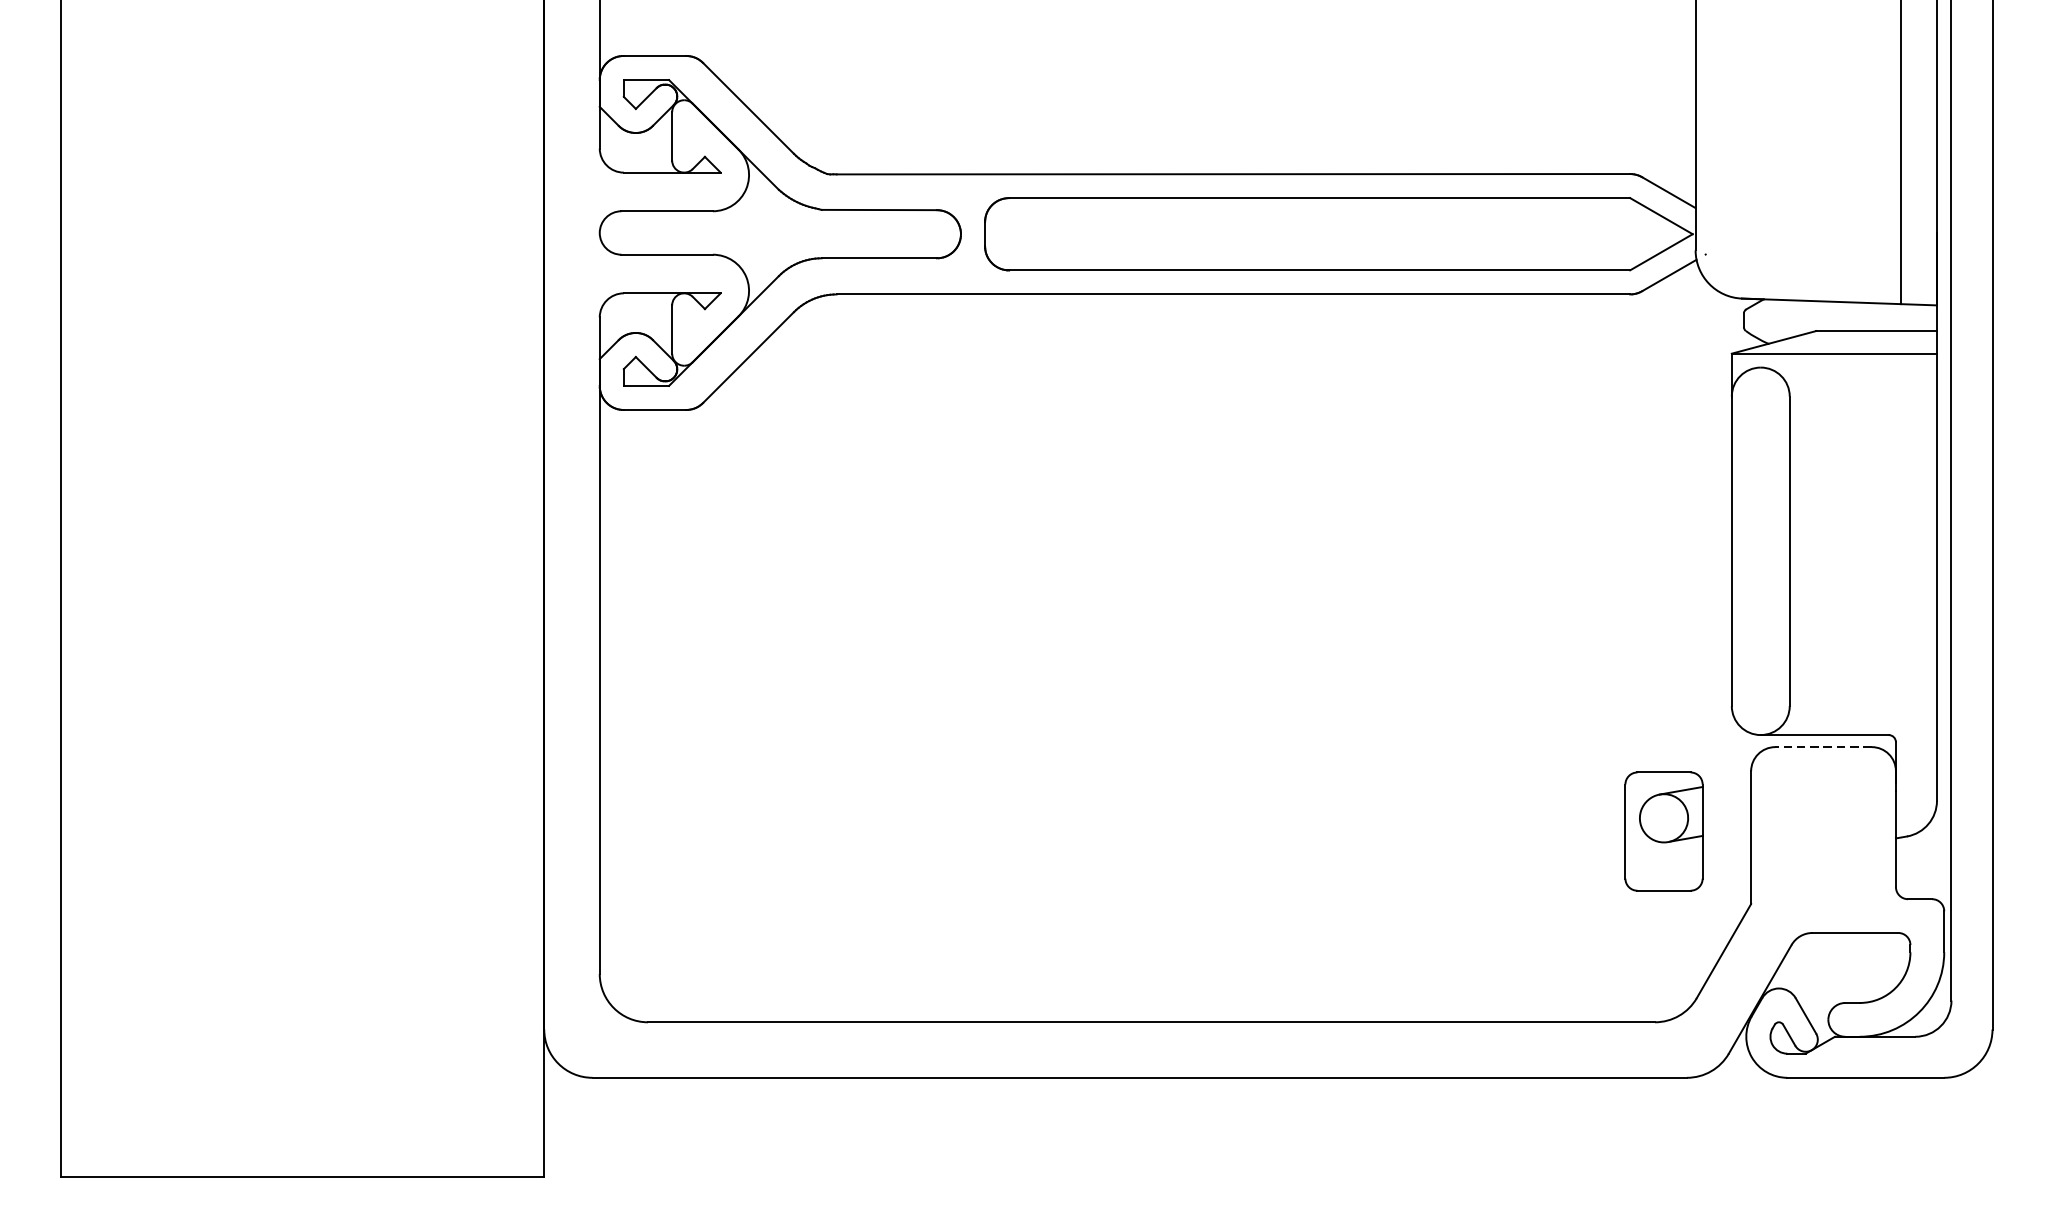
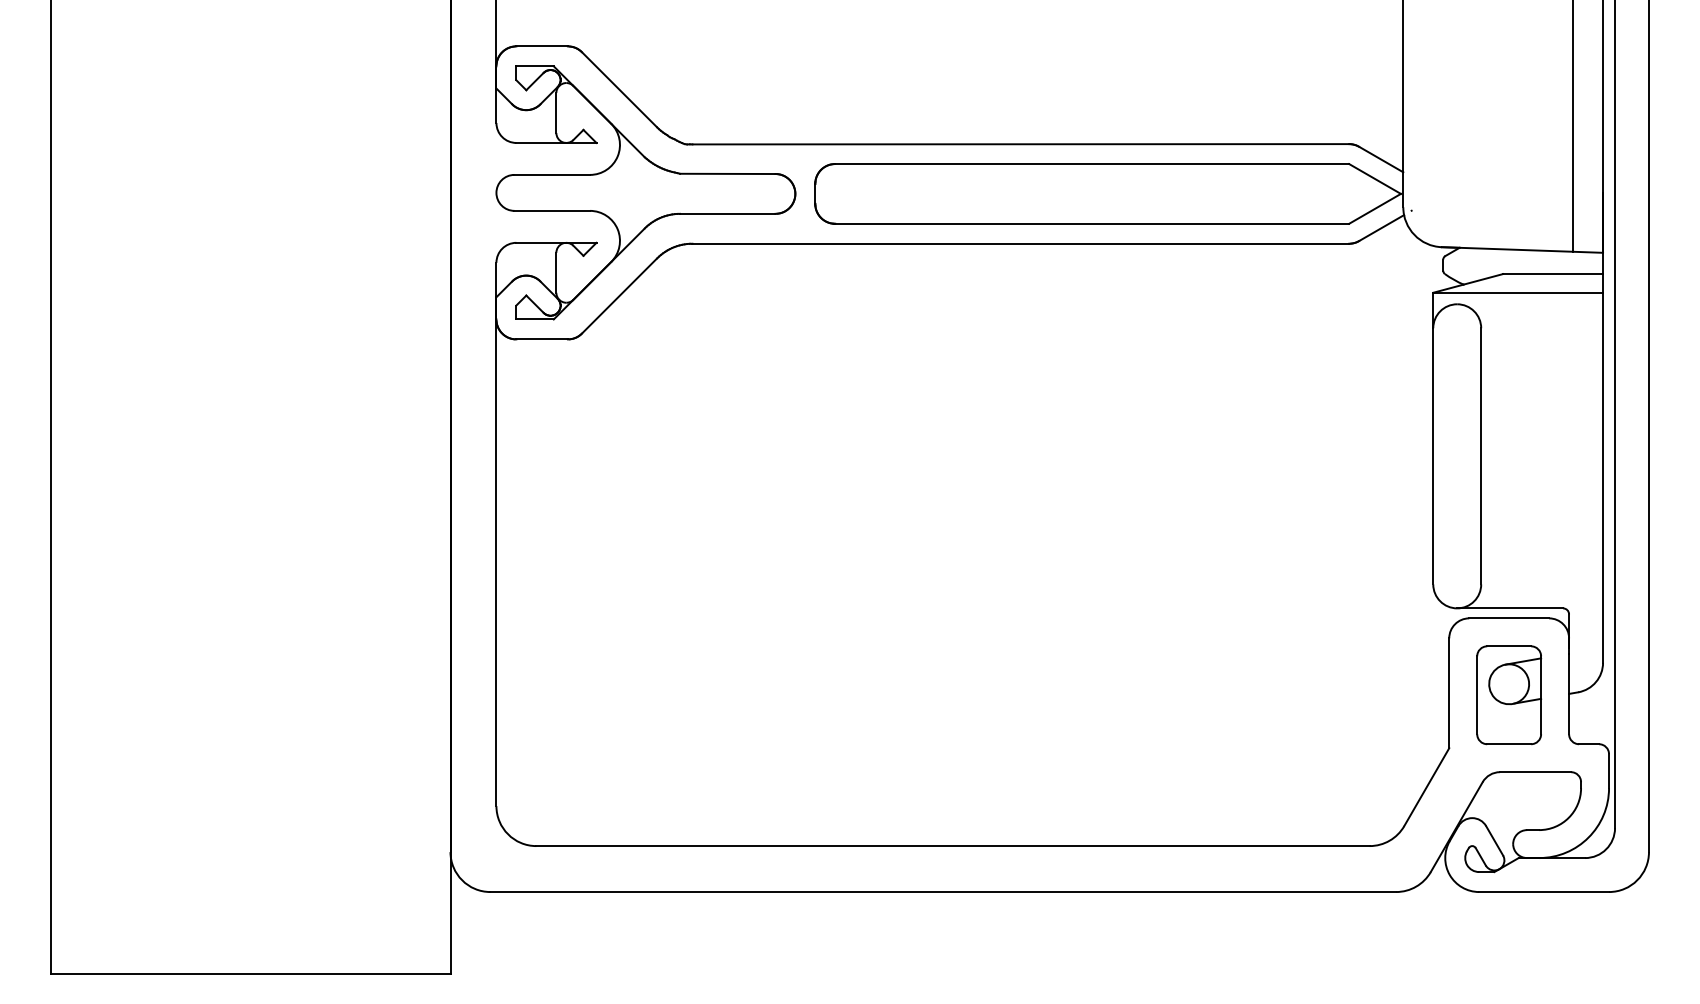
line: (1823, 747) -> (1509, 618), dashed -> solid
part: (1664, 831) -> (1509, 695), moved

